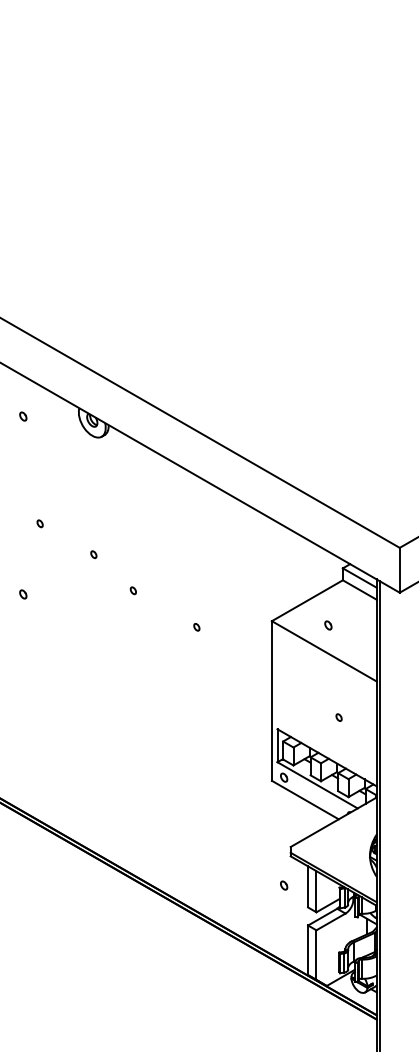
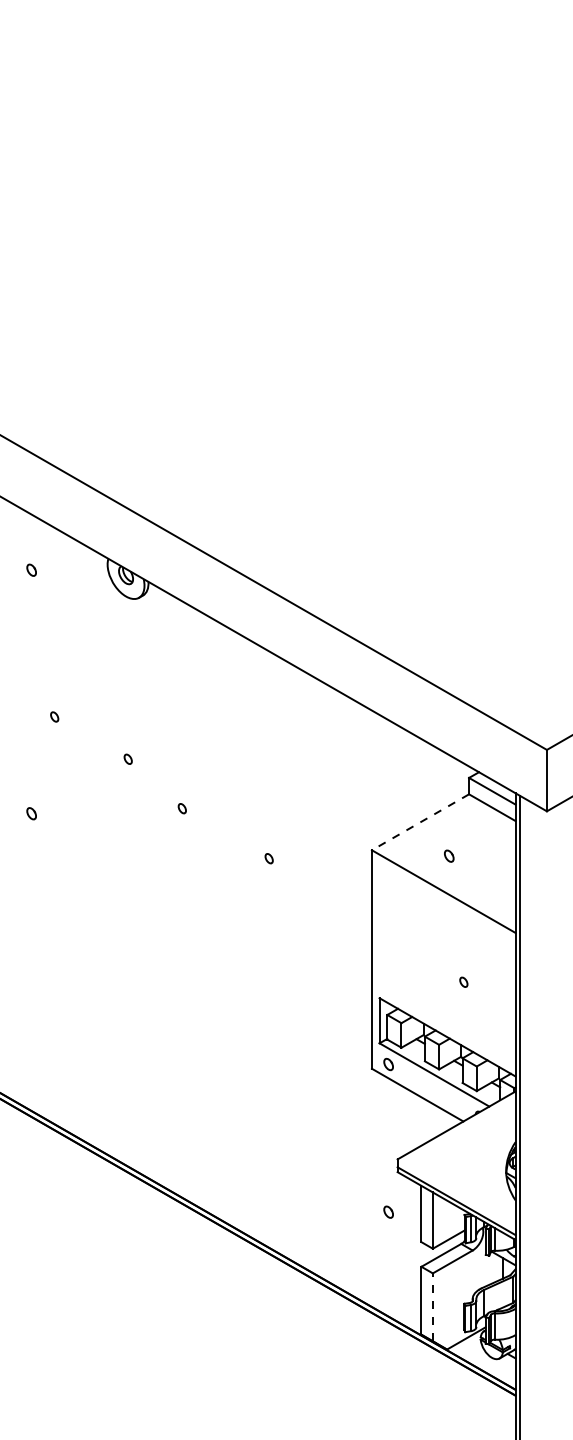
line: (307, 600) -> (420, 822), solid -> dashed
line: (316, 955) -> (432, 1307), solid -> dashed

